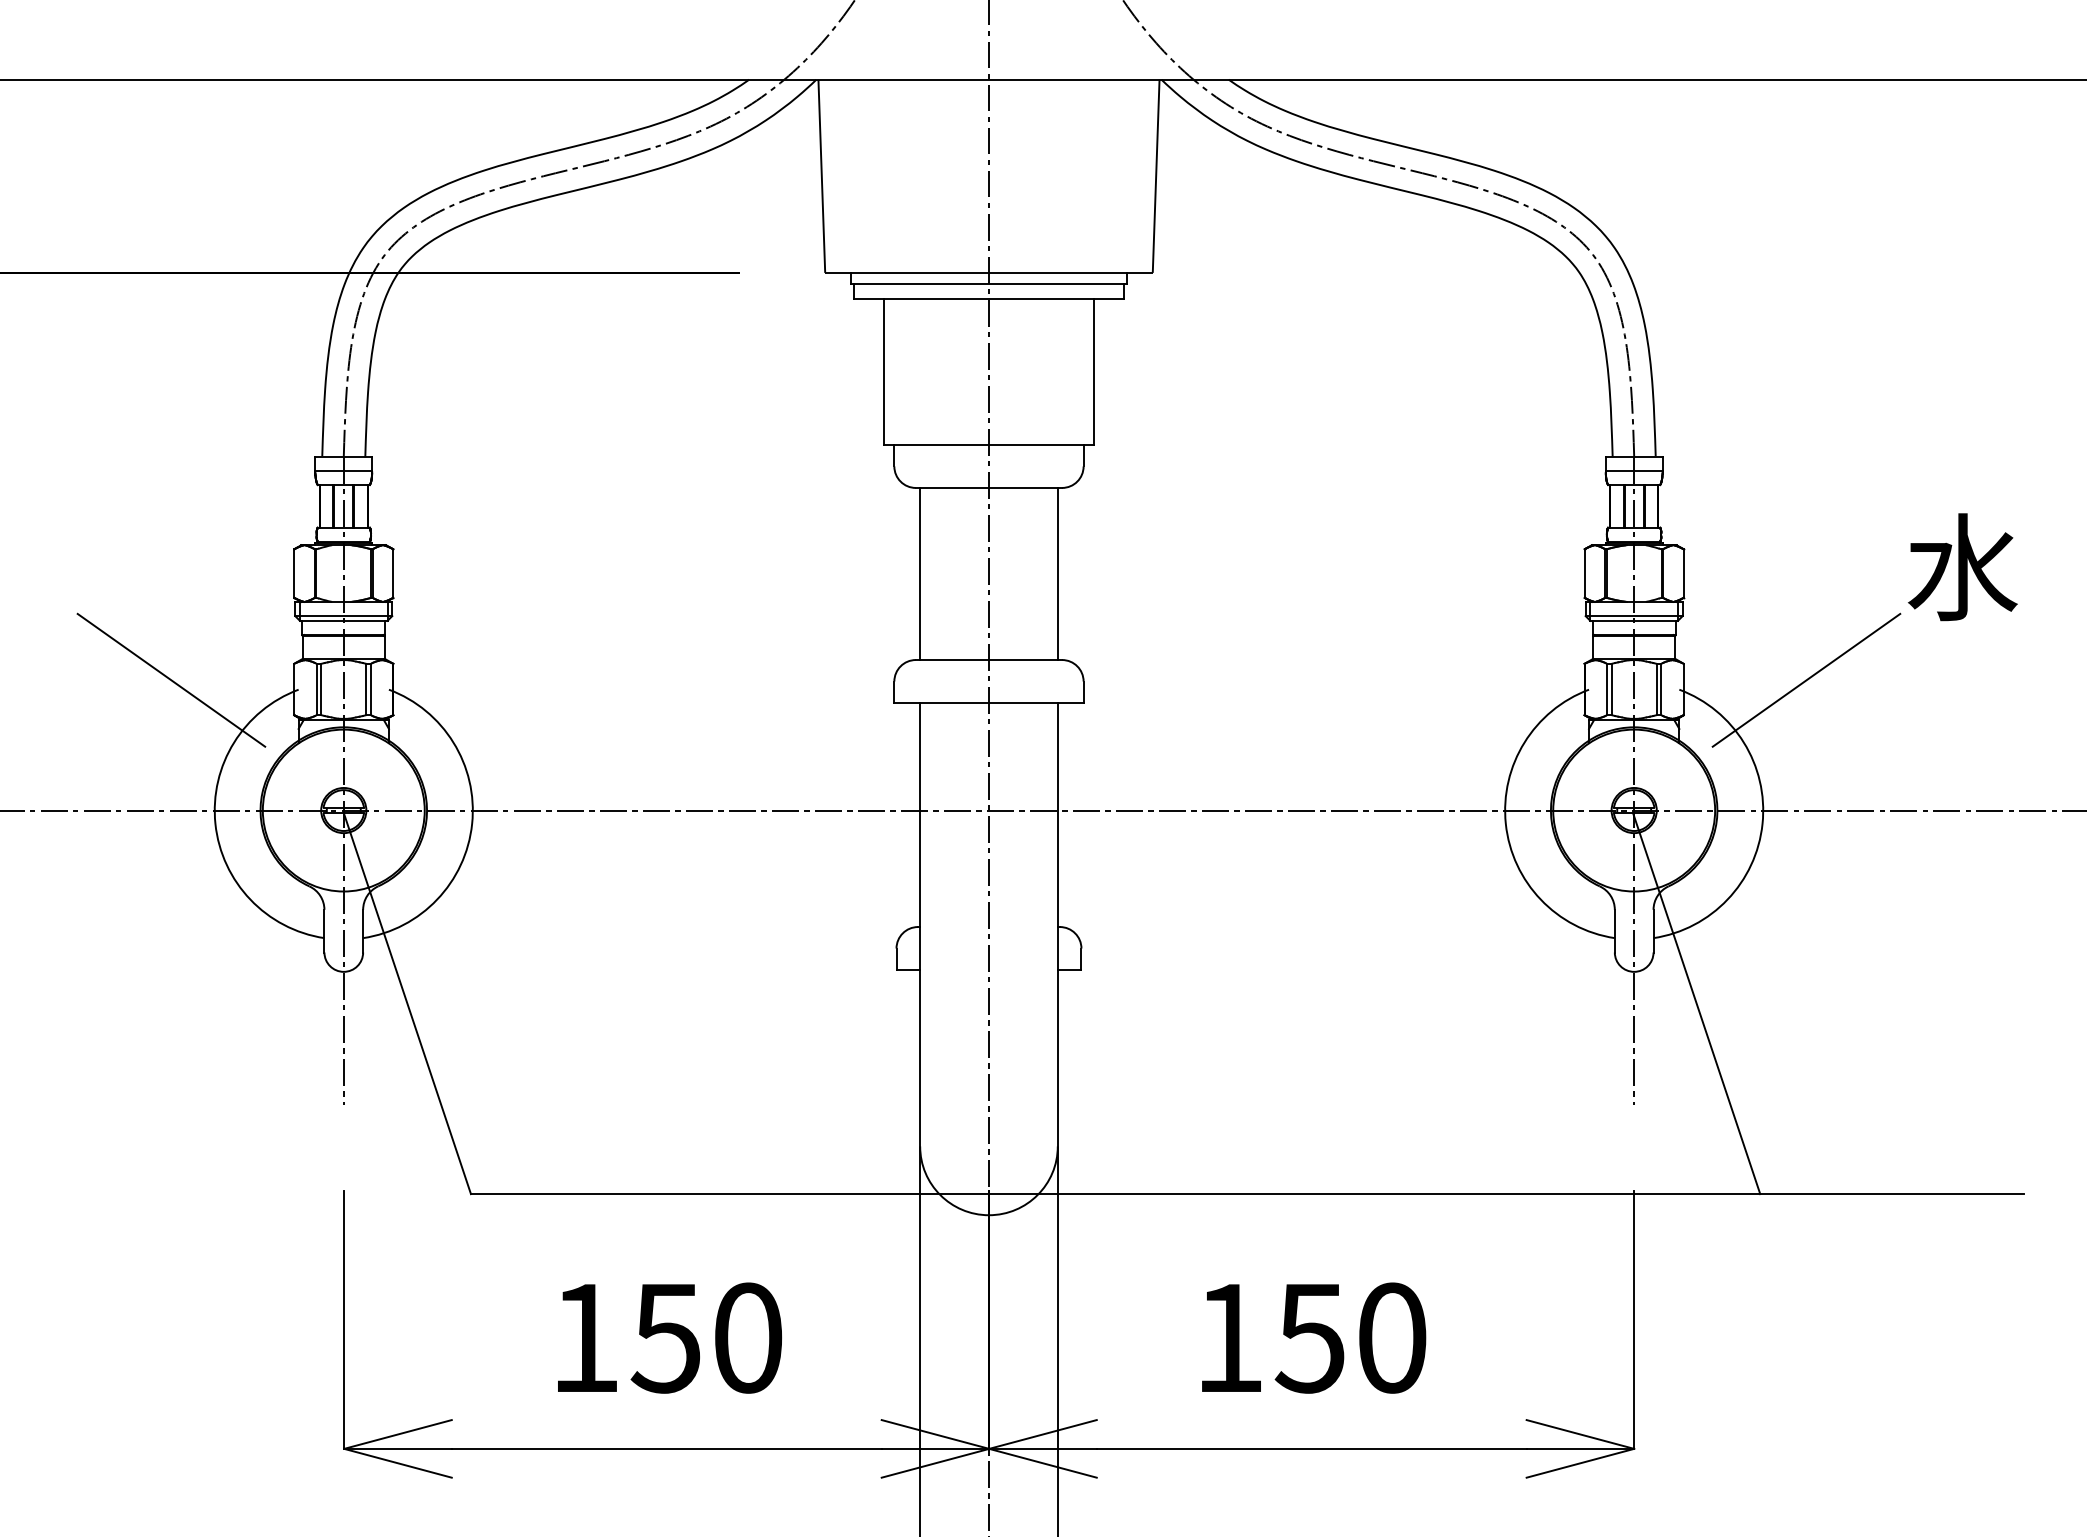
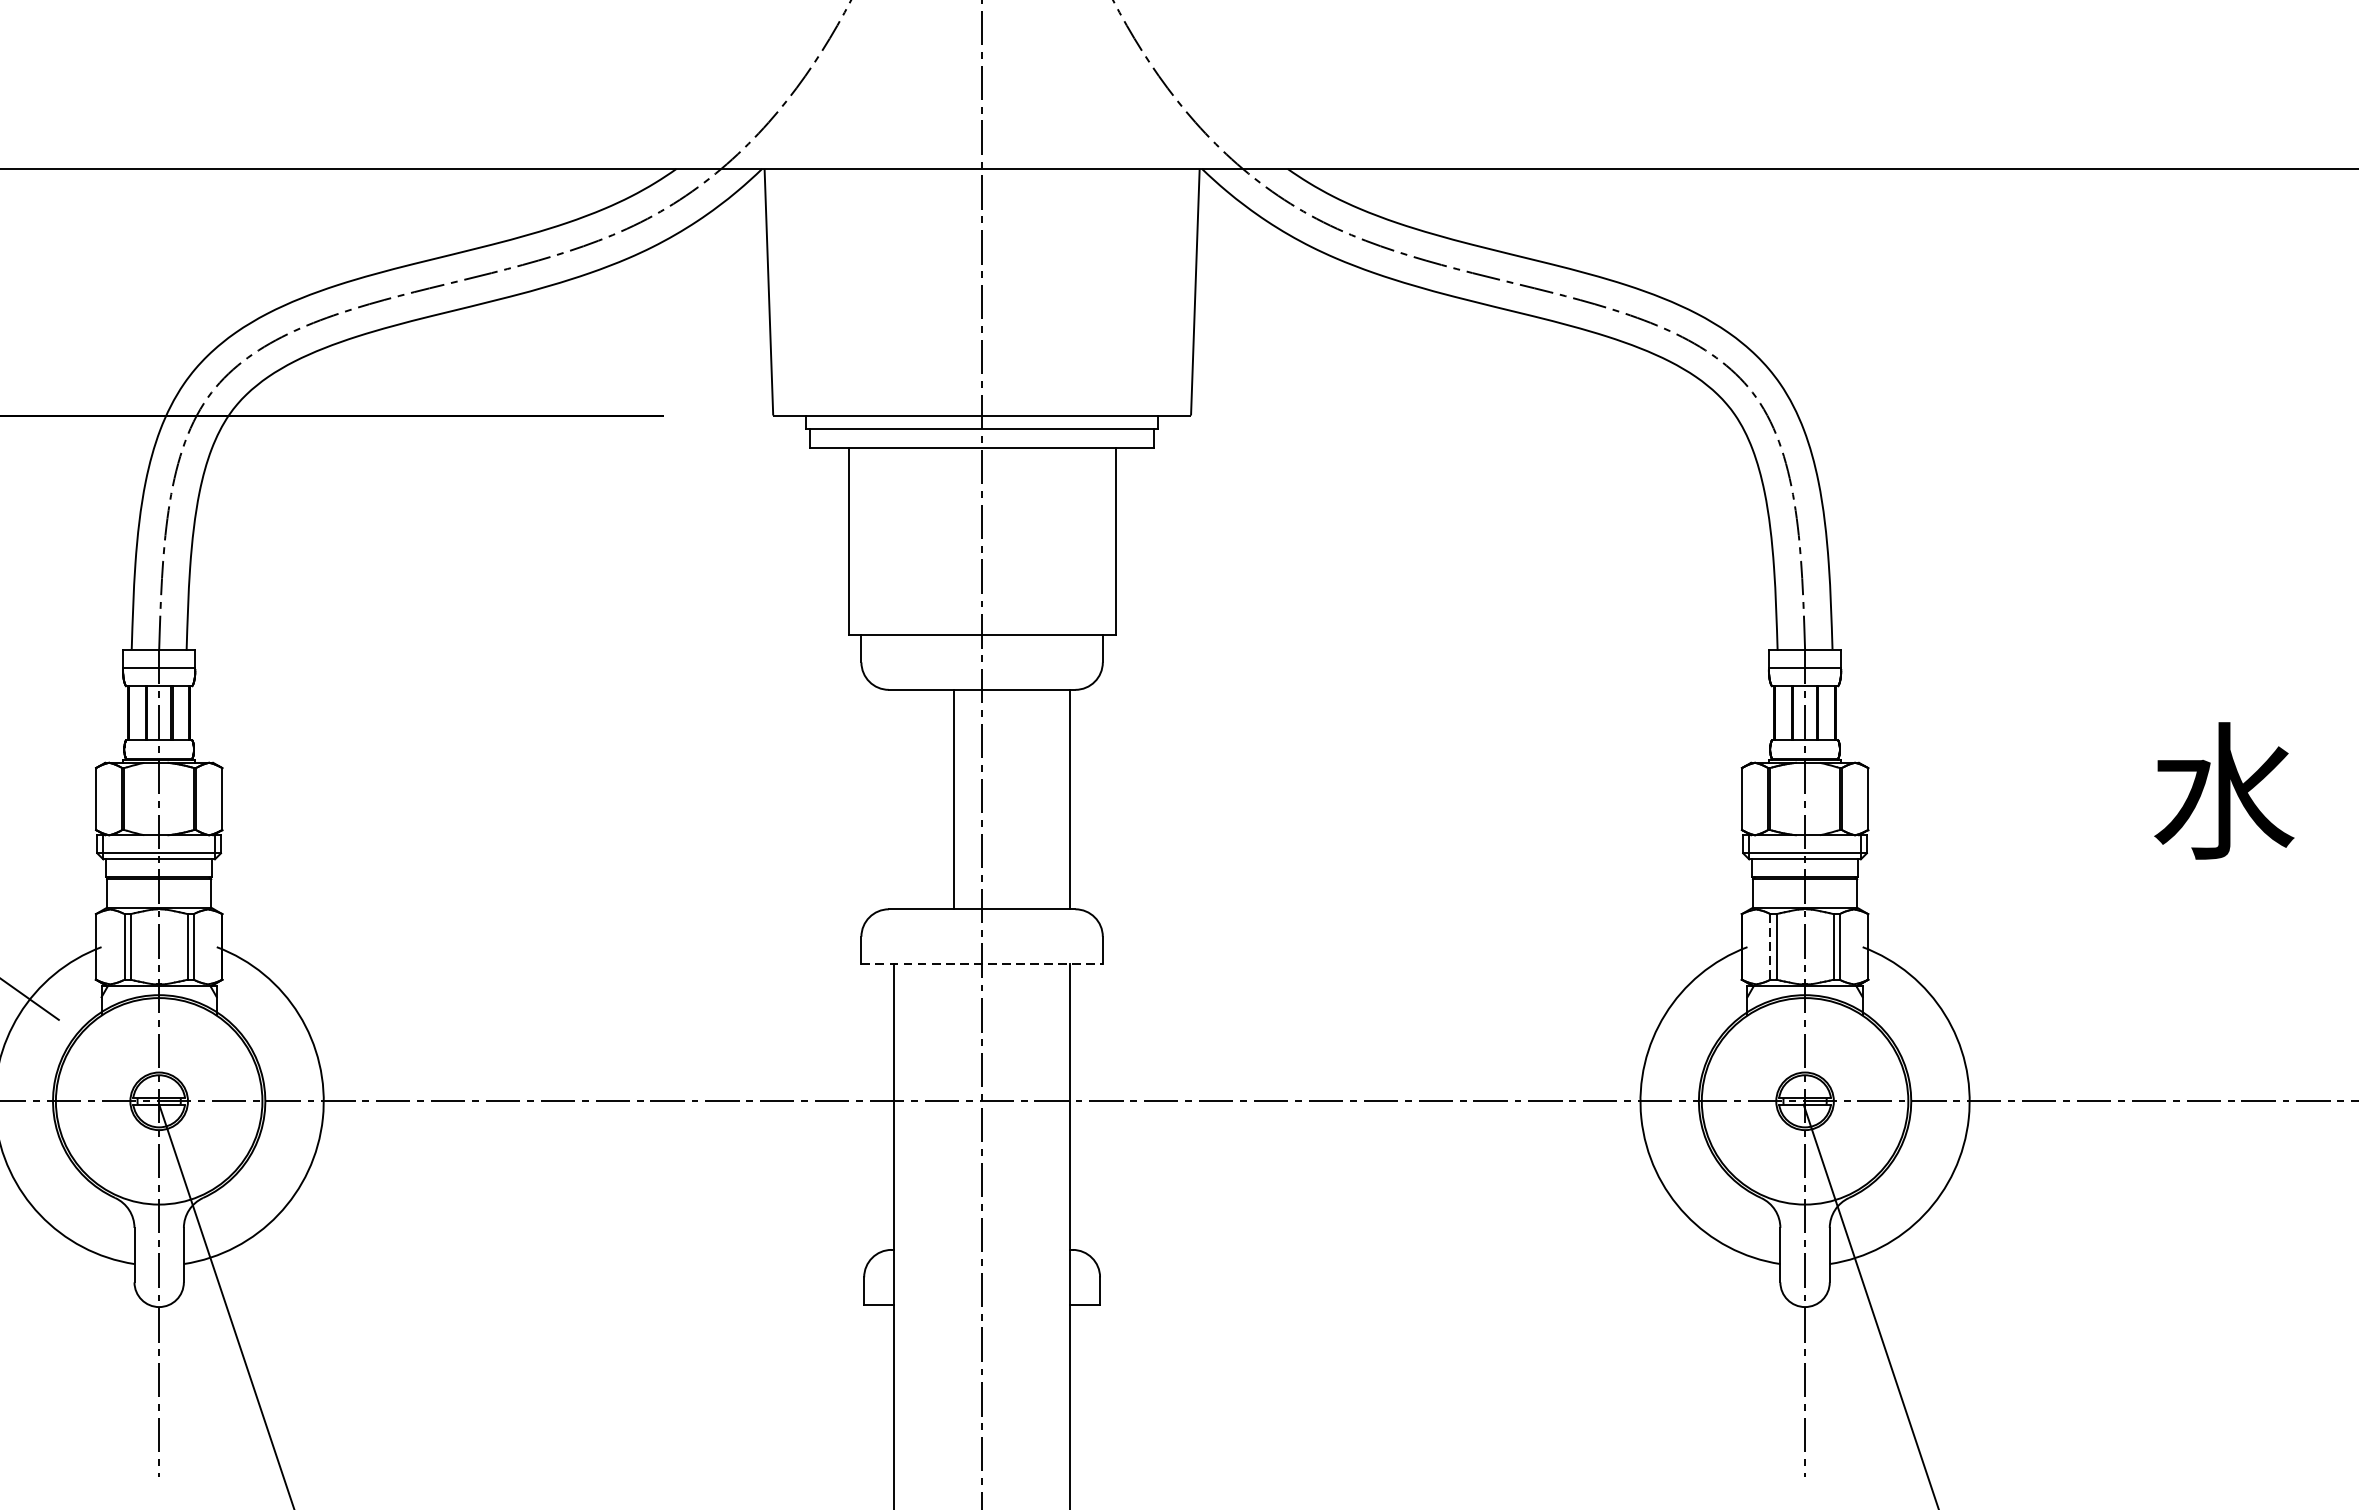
line: (920, 573) -> (954, 798), moved
line: (1806, 679) -> (2024, 934), removed
line: (1607, 689) -> (1771, 946), solid -> dashed
line: (988, 703) -> (981, 964), solid -> dashed

